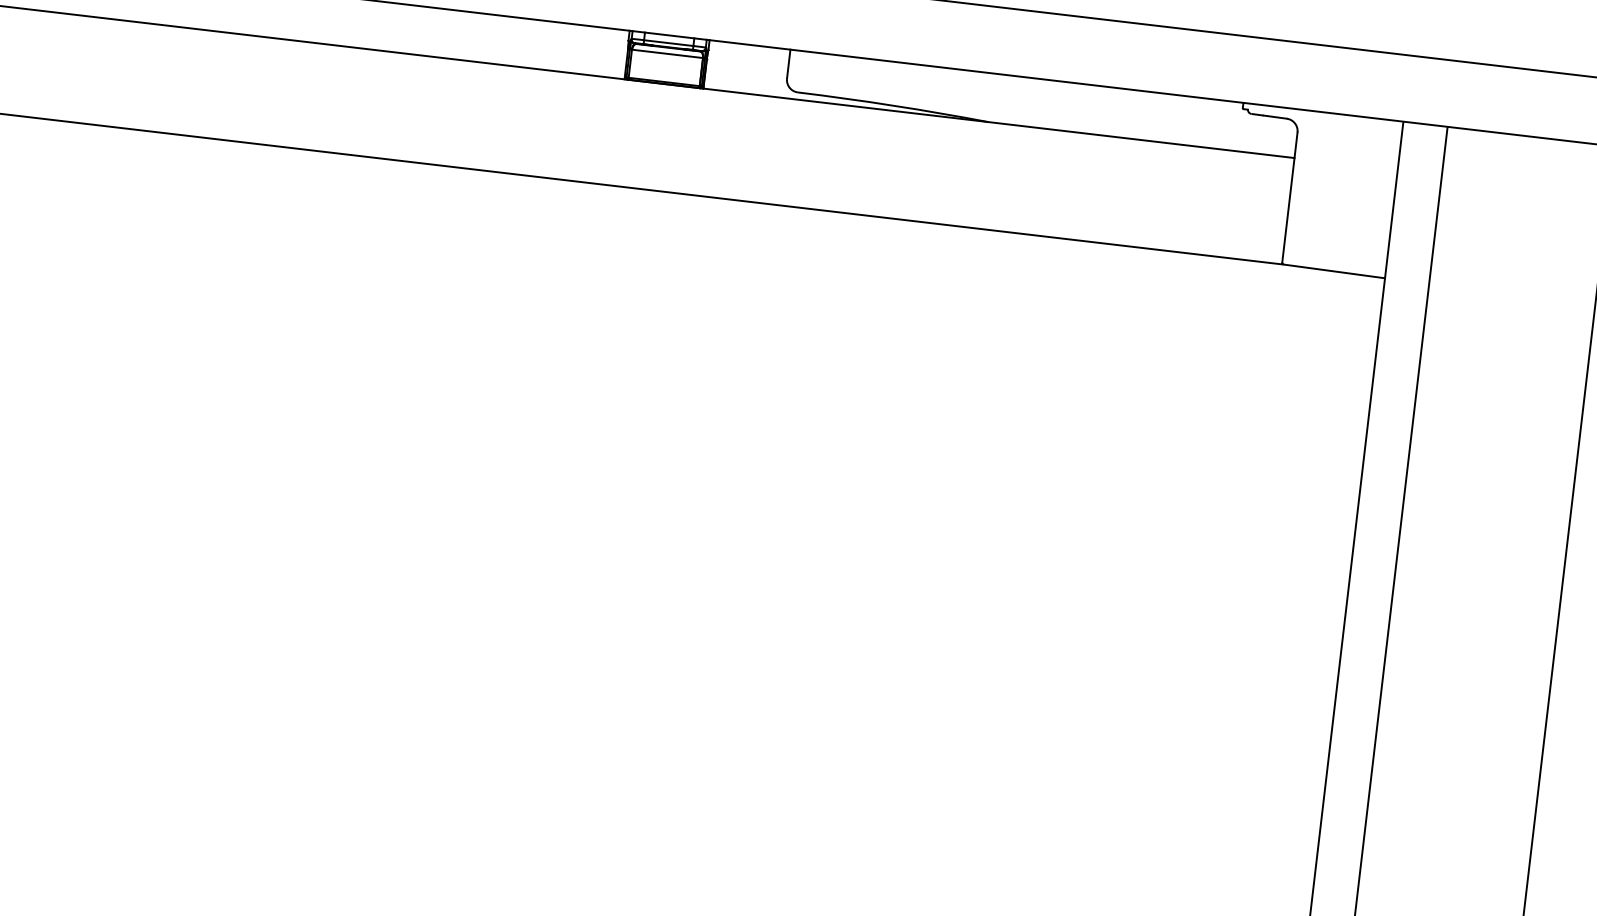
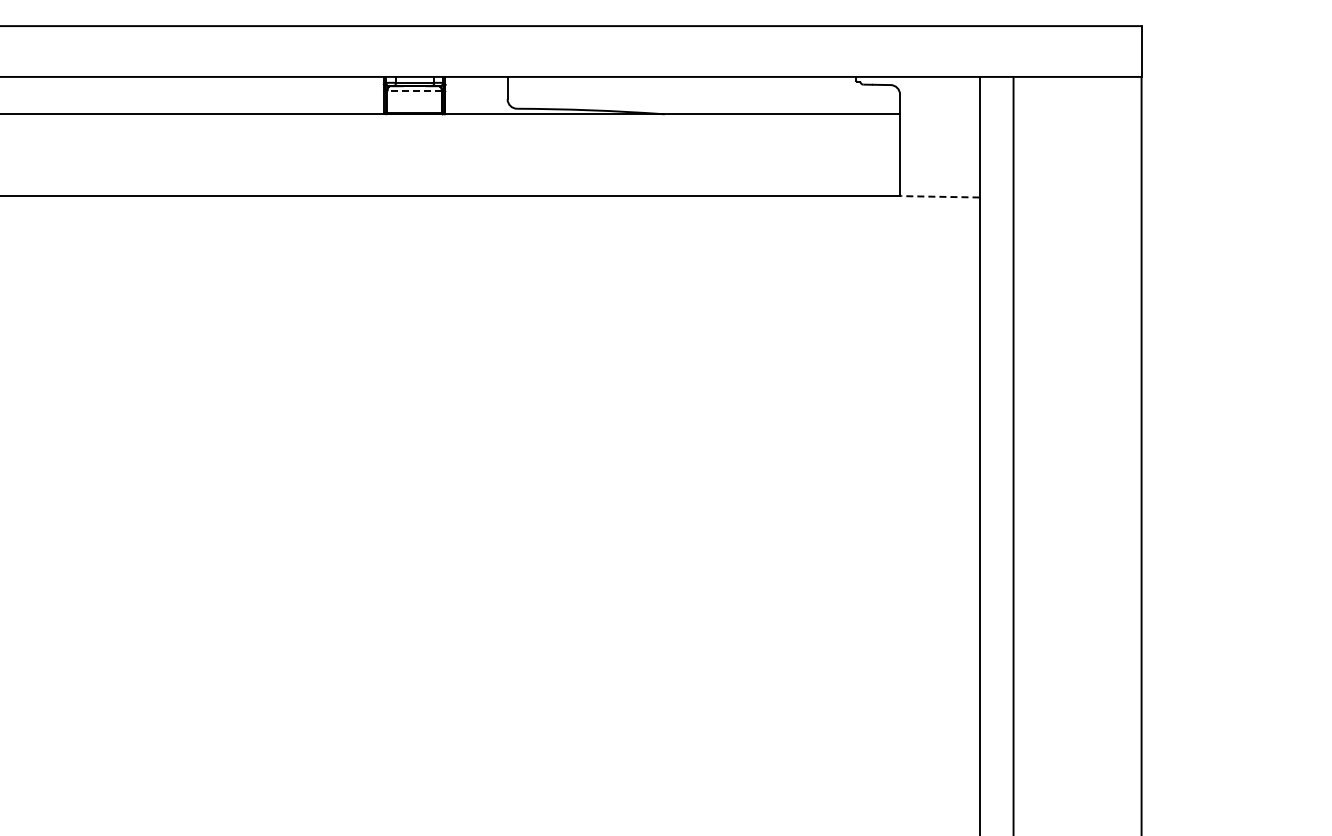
line: (667, 54) -> (414, 91), solid -> dashed
line: (1334, 271) -> (940, 196), solid -> dashed

